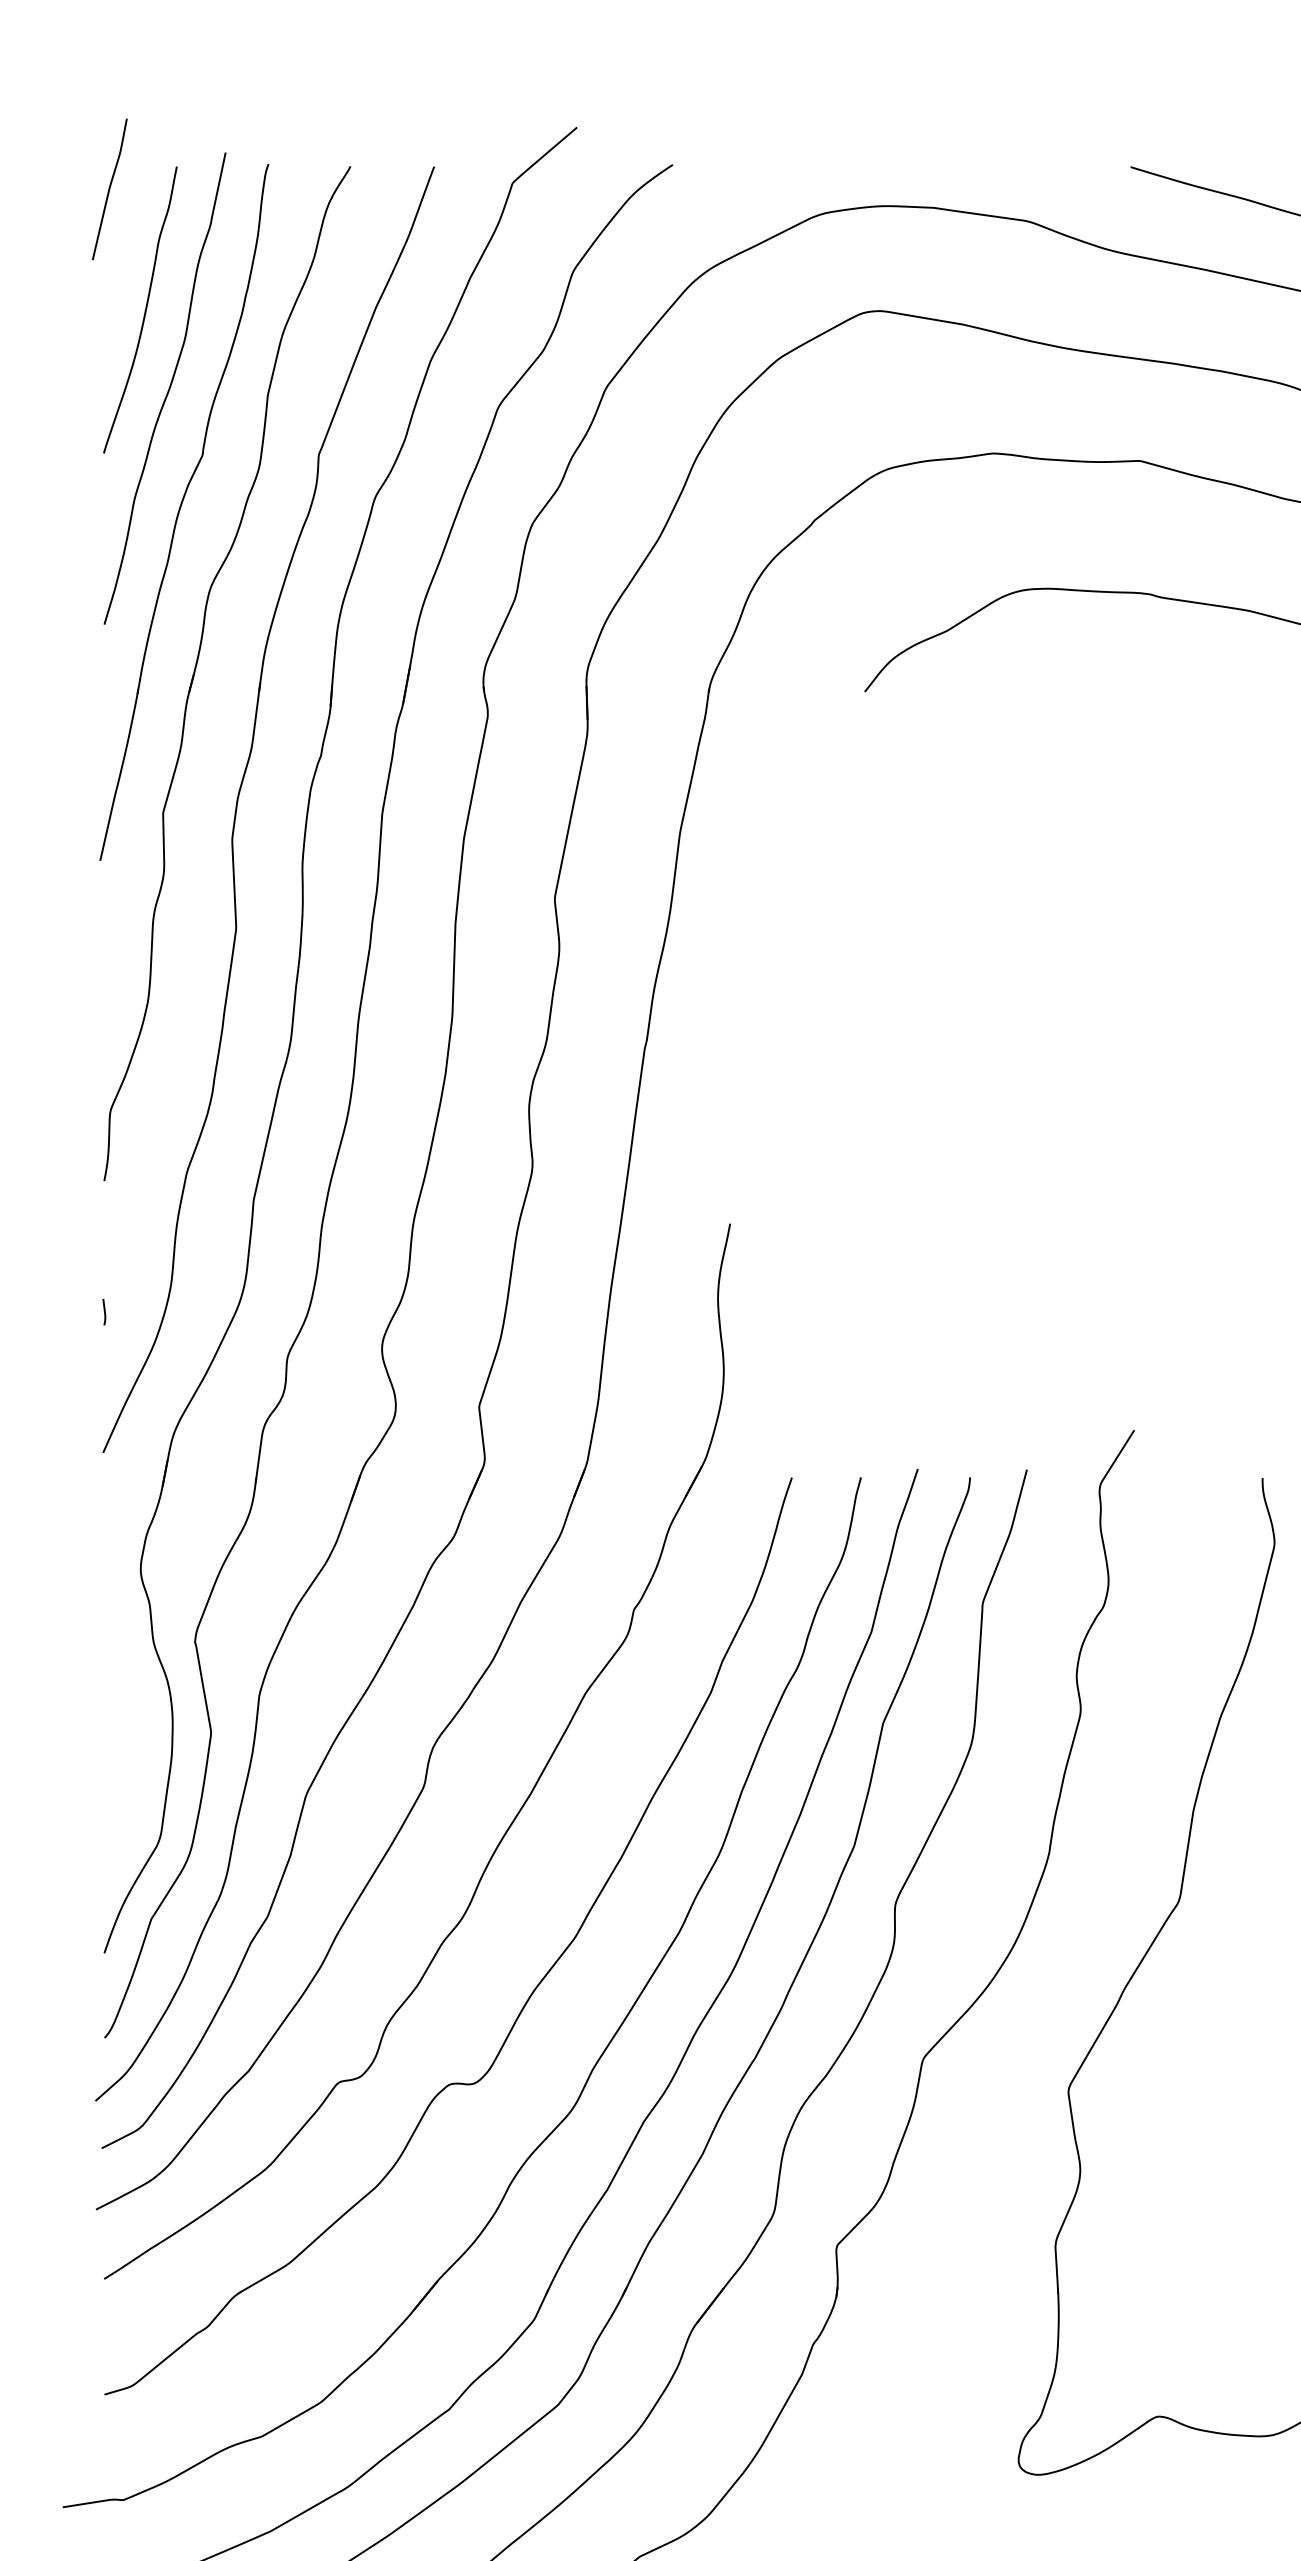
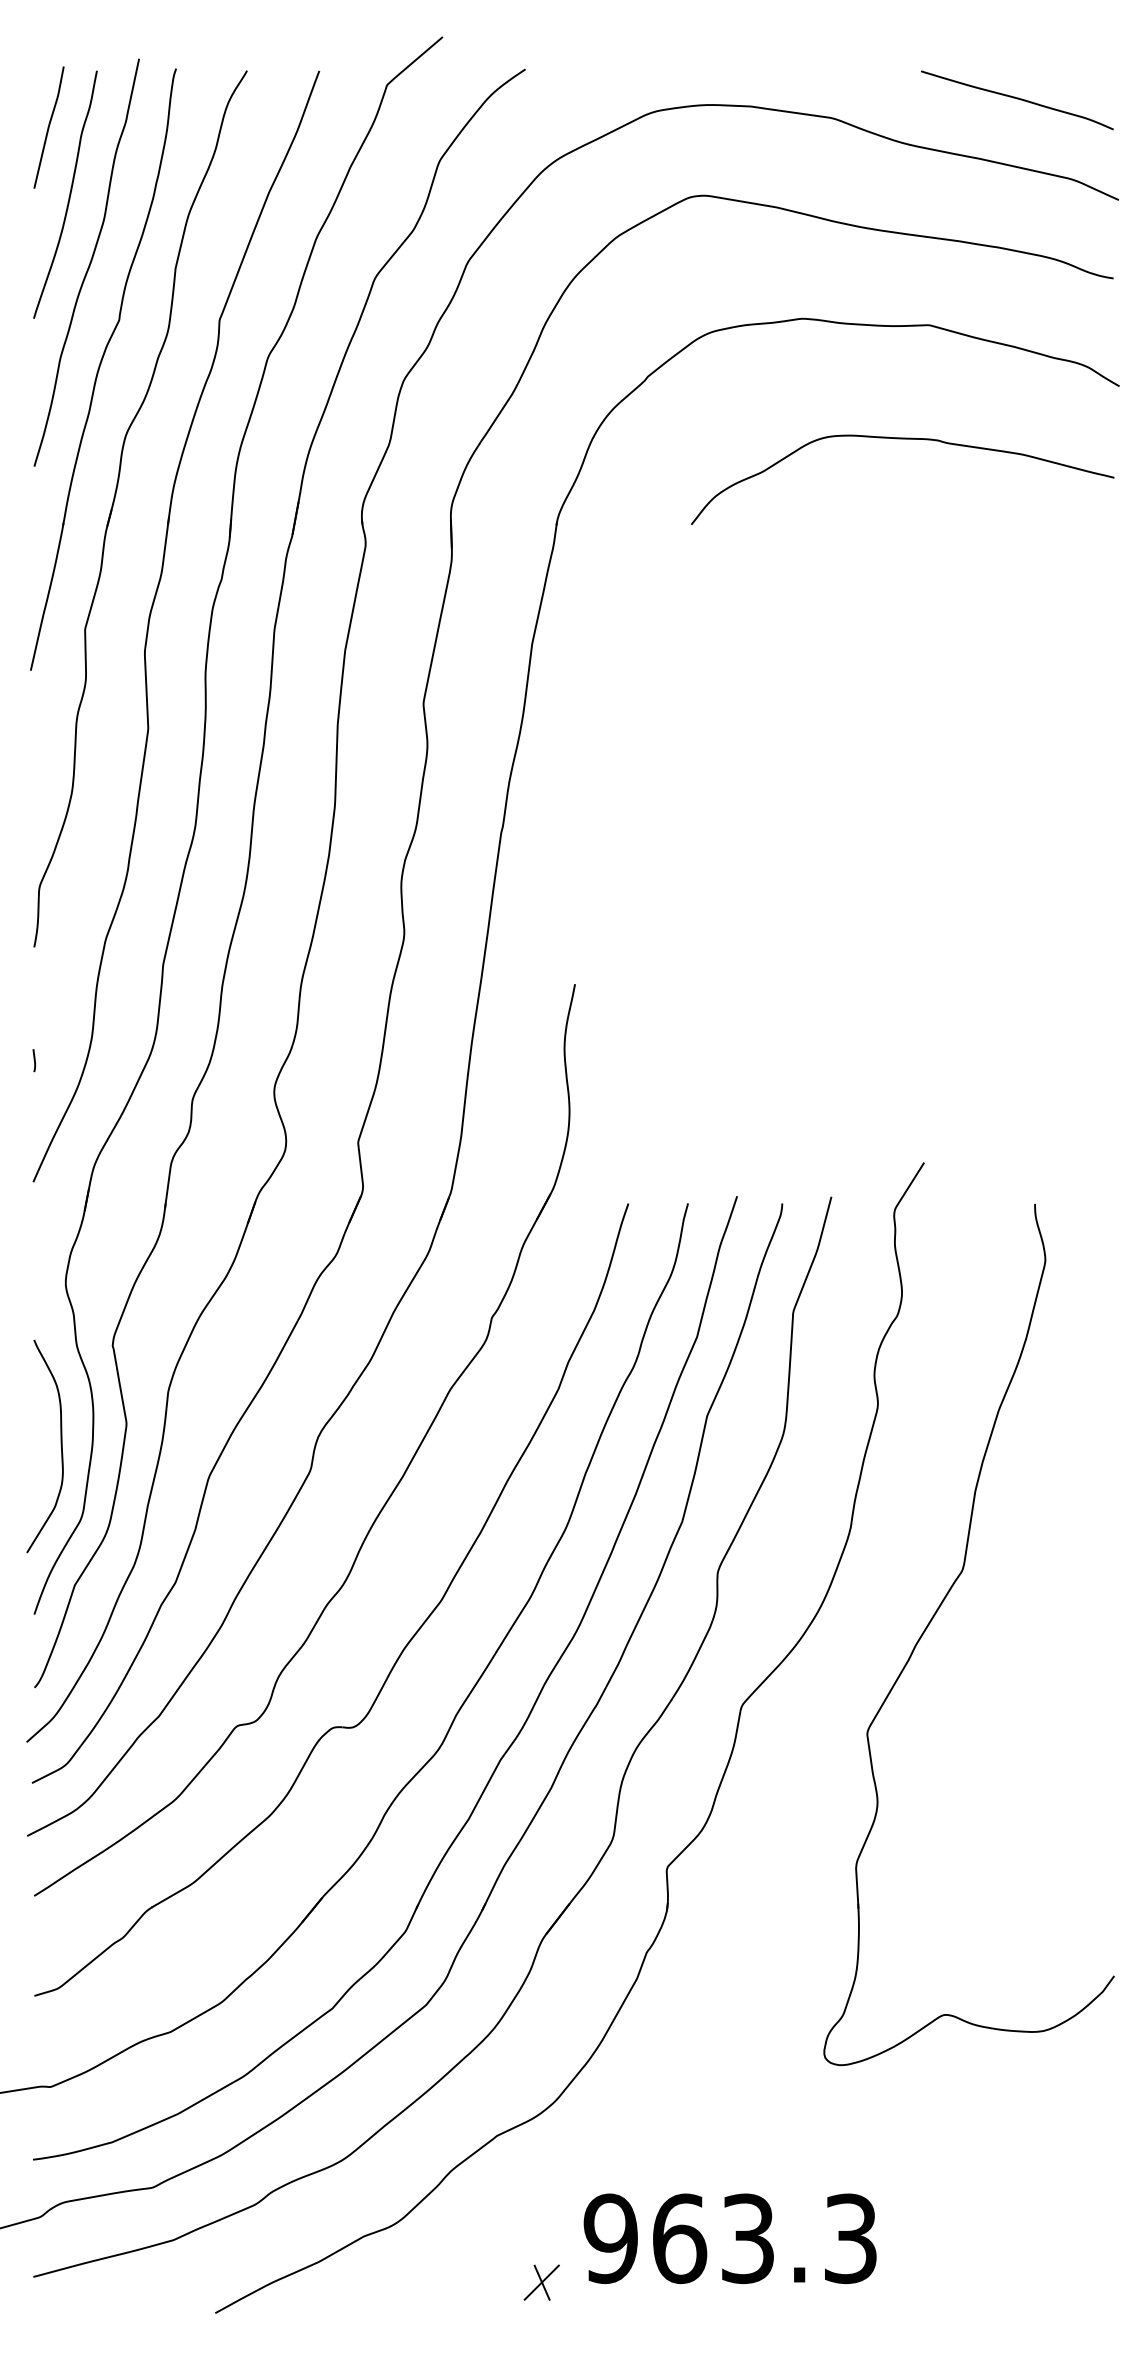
curve: (109, 189) -> (48, 127), moved
curve: (134, 1757) -> (60, 1445), added

